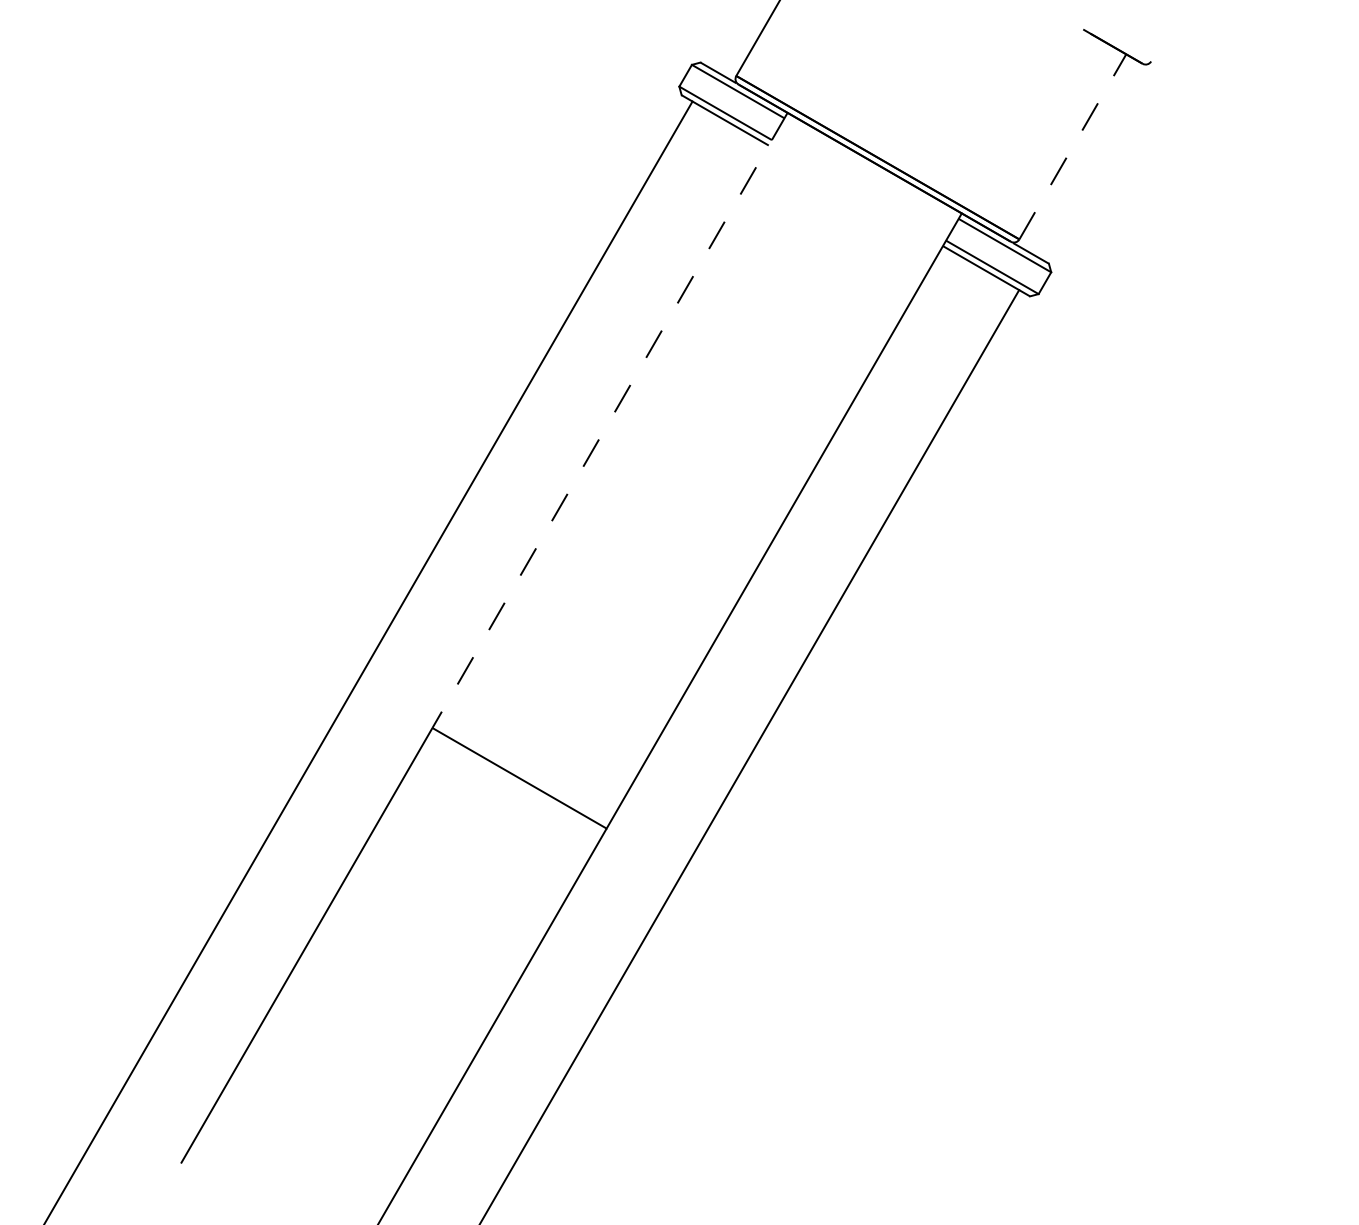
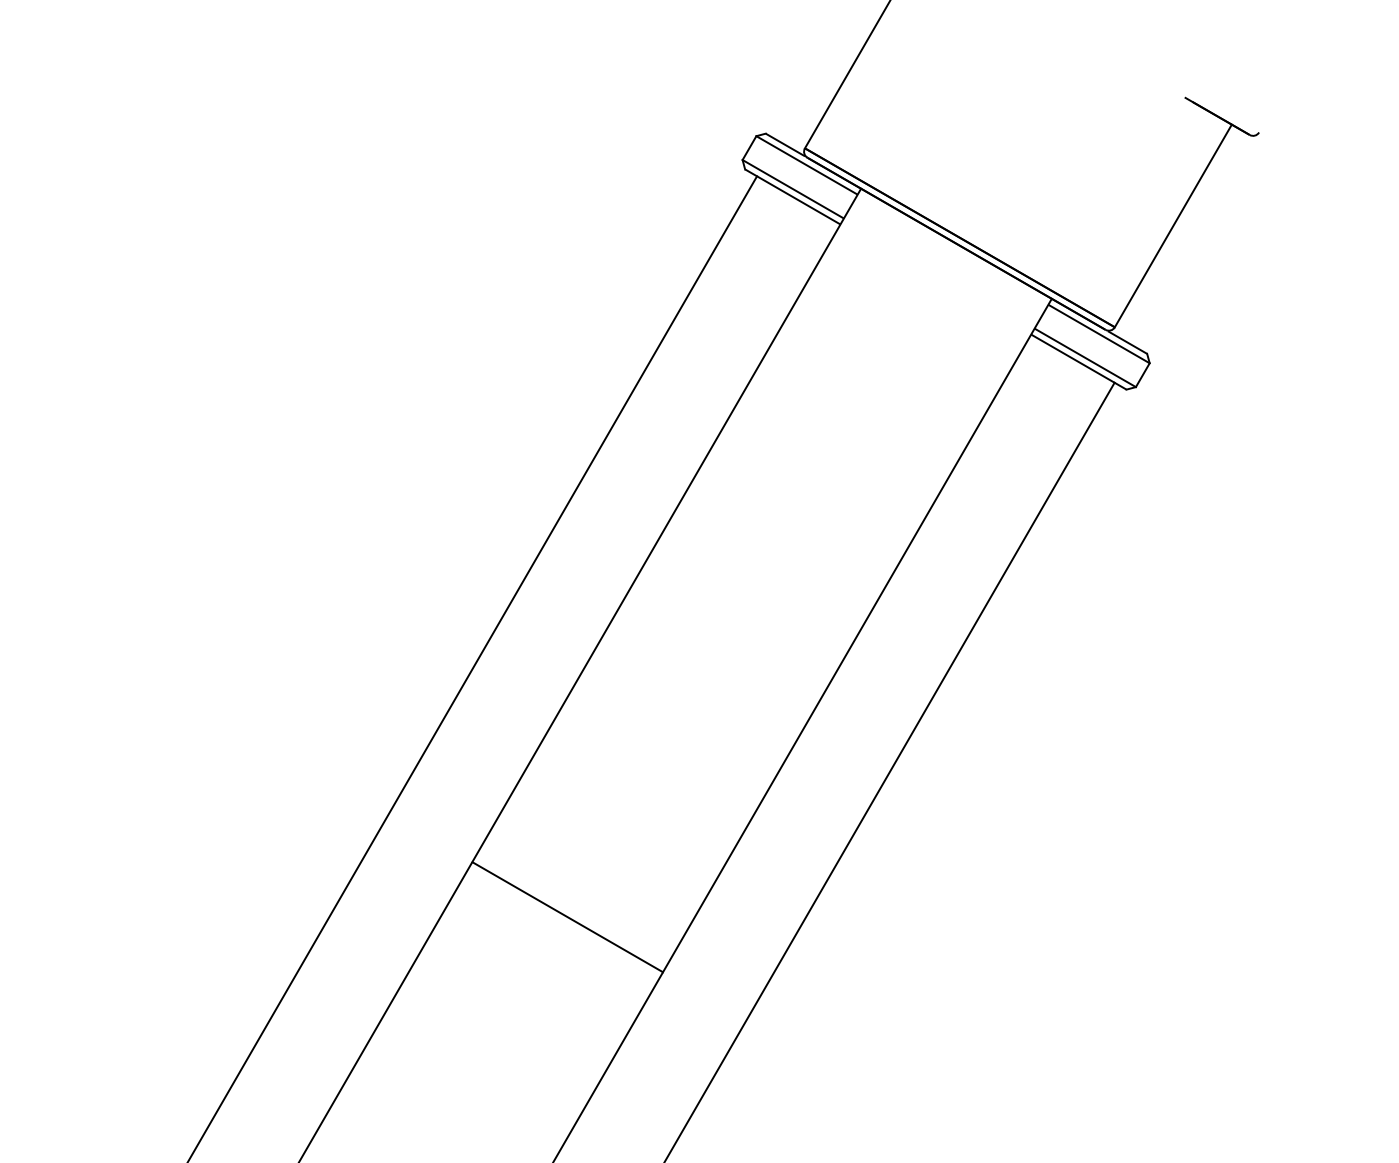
line: (1072, 146) -> (1172, 225), dashed -> solid
line: (609, 420) -> (666, 525), dashed -> solid

